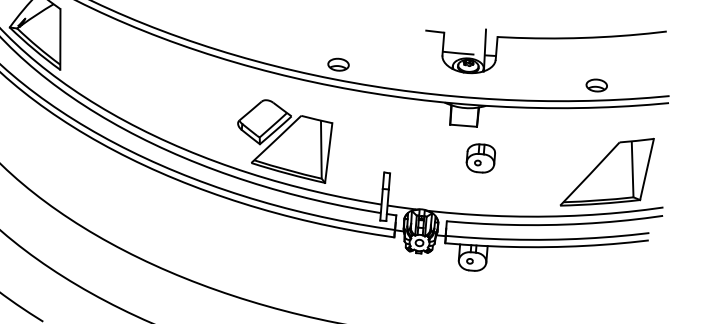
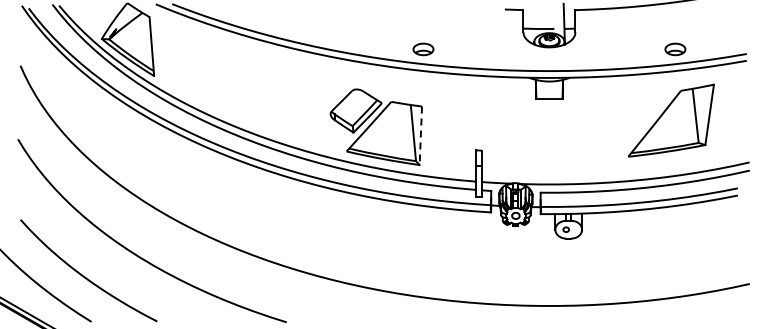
line: (328, 153) -> (420, 136), solid -> dashed
part: (480, 157) -> (568, 128), removed
part: (606, 171) -> (670, 120), moved

